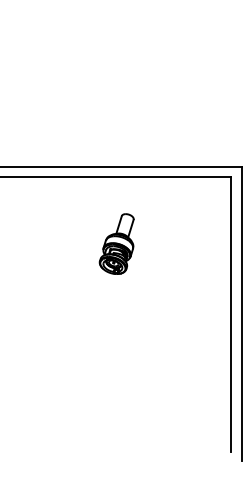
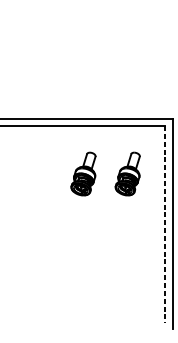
part: (178, 243) -> (127, 173), added
line: (230, 314) -> (164, 224), solid -> dashed

